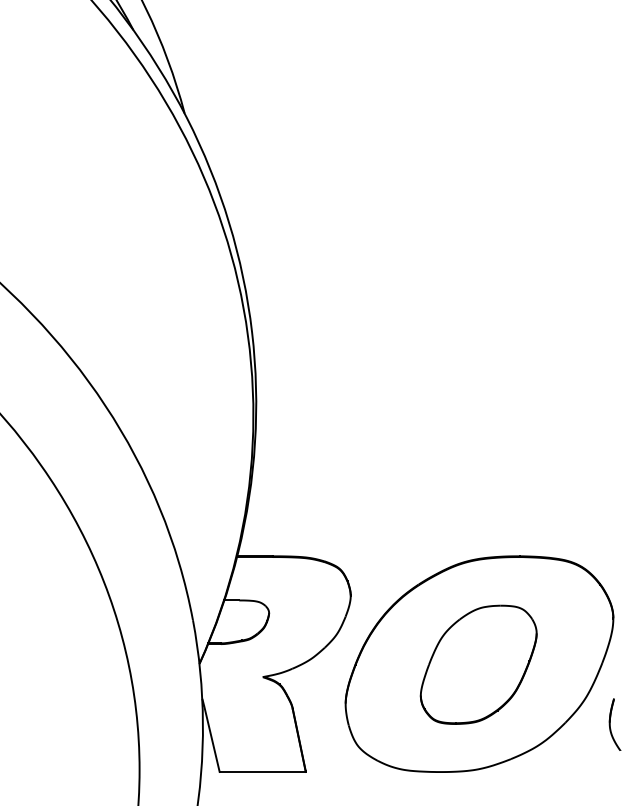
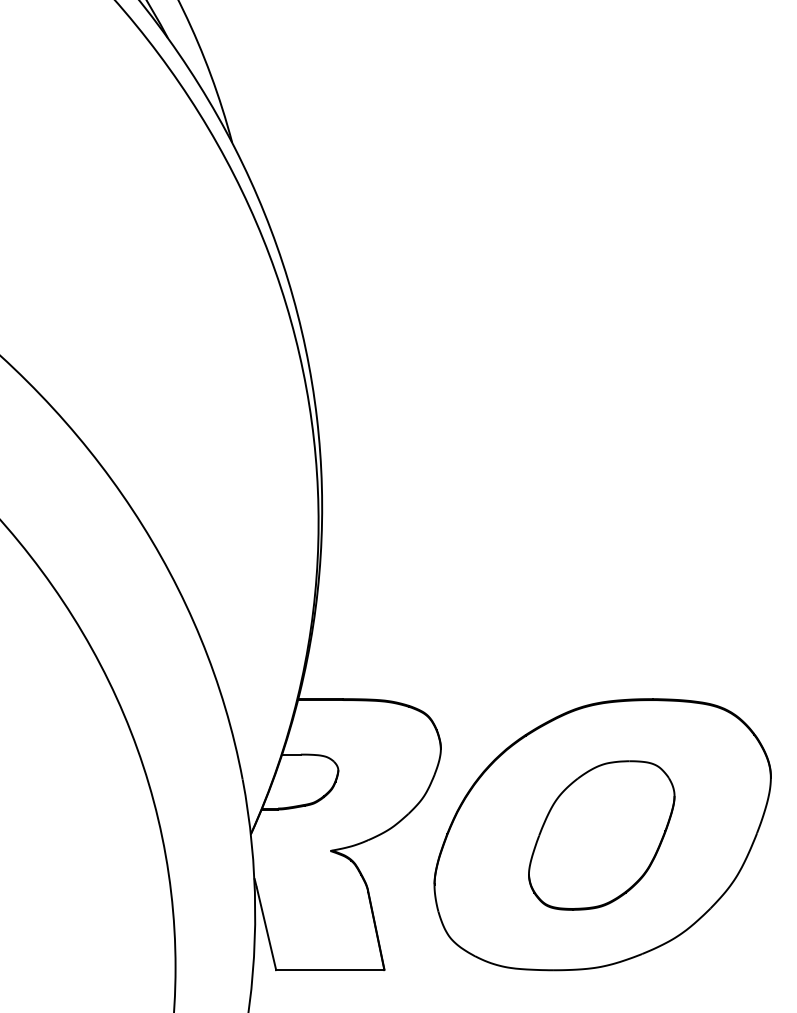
part: (614, 724) -> (772, 910), removed

